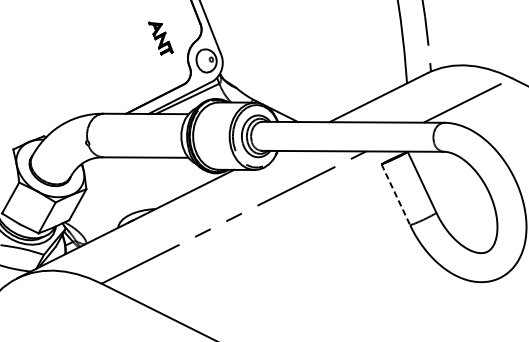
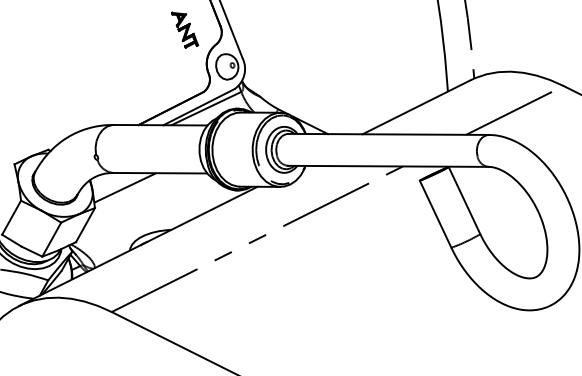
part: (161, 37) -> (185, 29), moved
line: (114, 170) -> (125, 187), added
line: (395, 195) -> (435, 214), dashed -> solid

